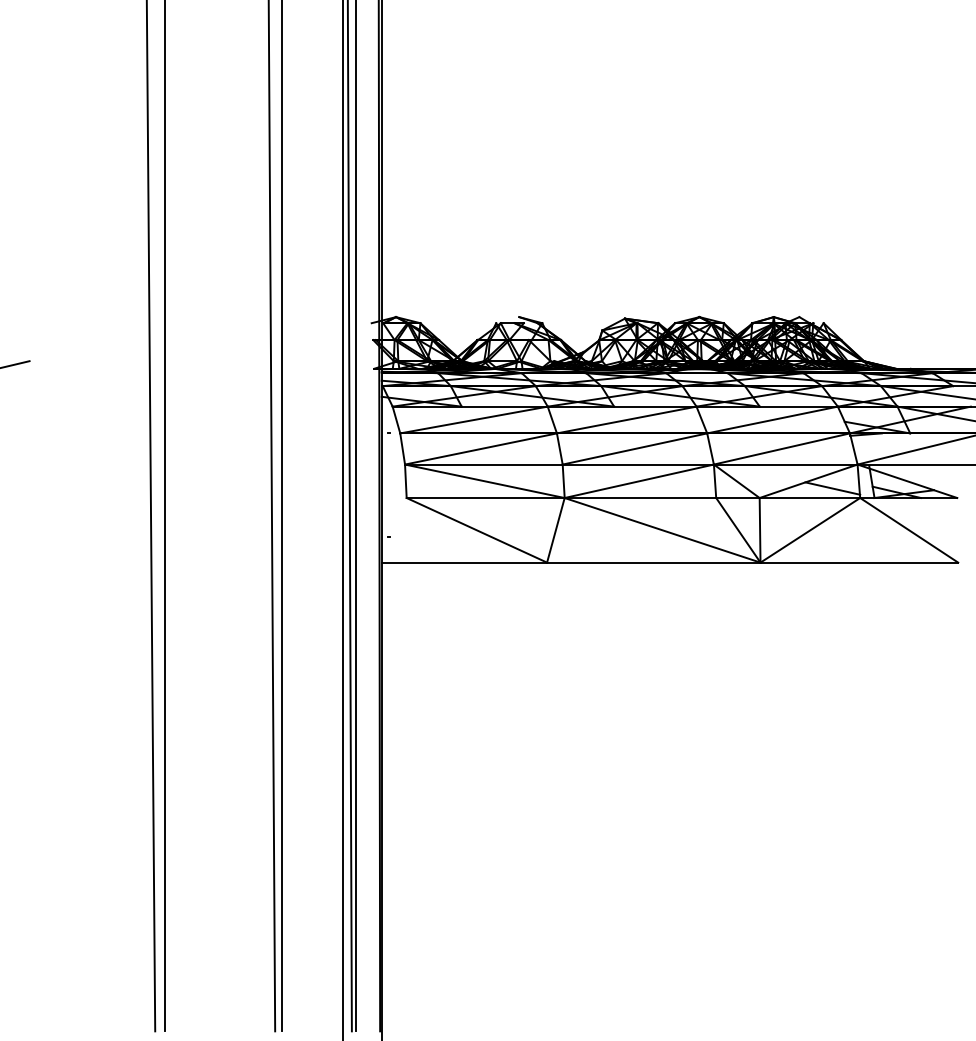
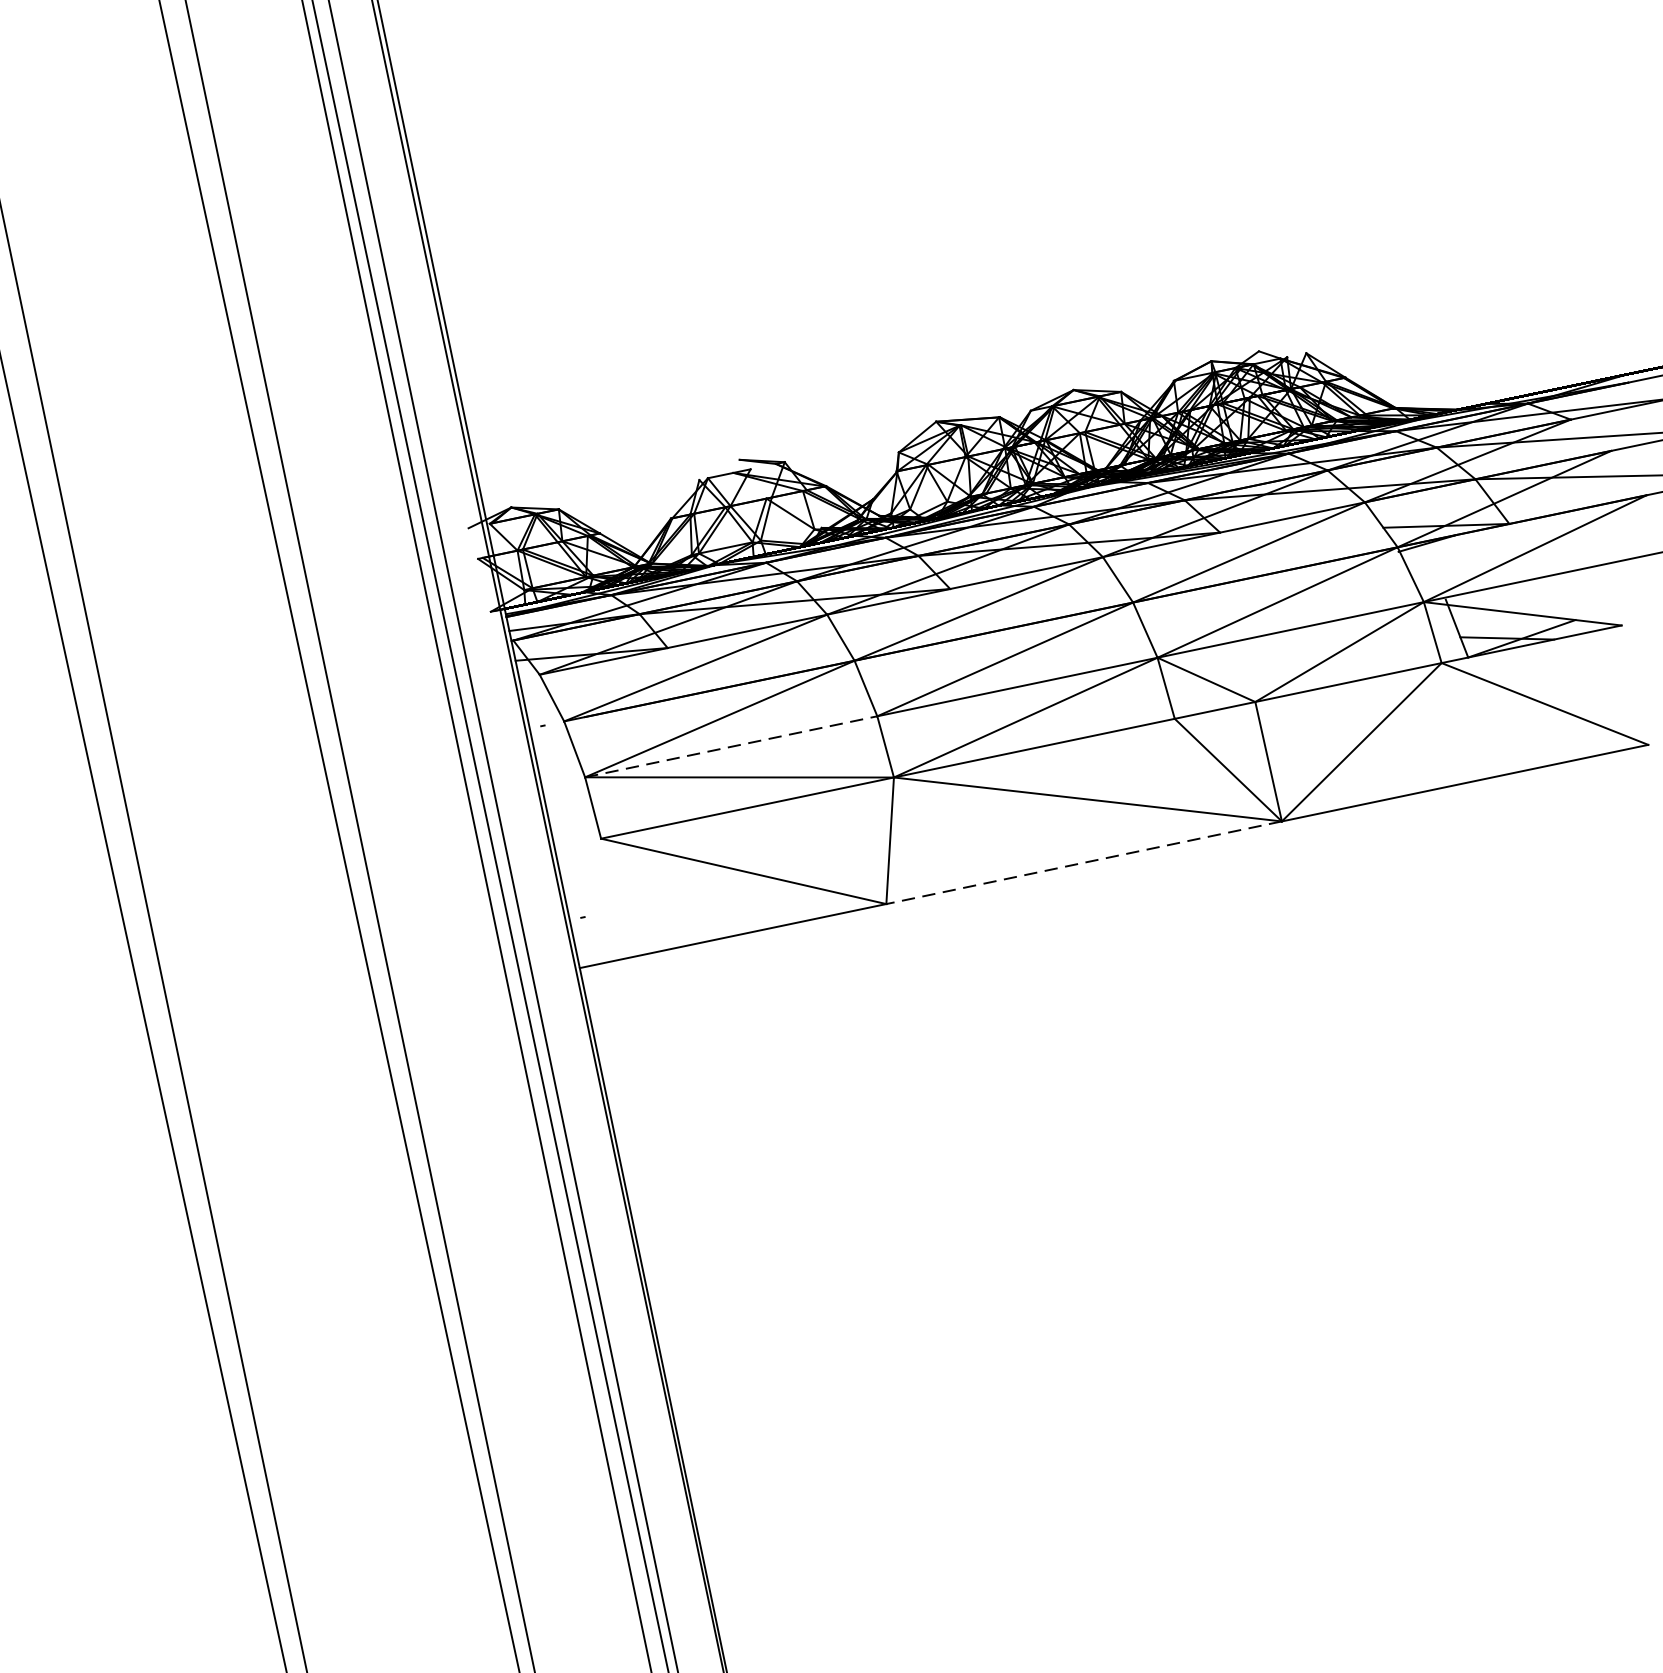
line: (483, 464) -> (730, 746), solid -> dashed
line: (832, 488) -> (1386, 656), removed
line: (653, 562) -> (1083, 862), solid -> dashed

